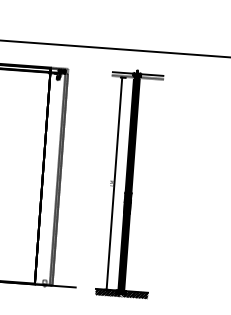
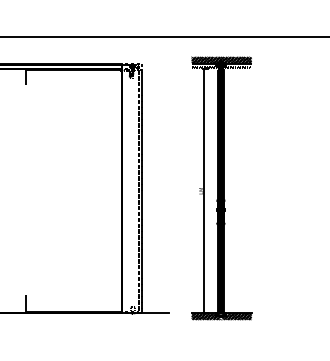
hatch: (137, 70) -> (221, 60), added

